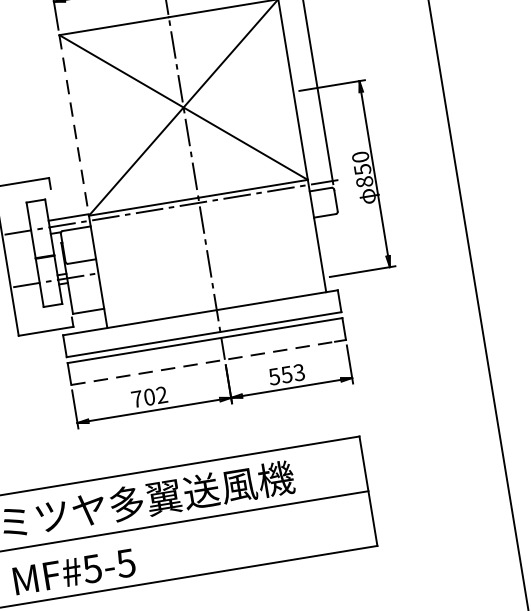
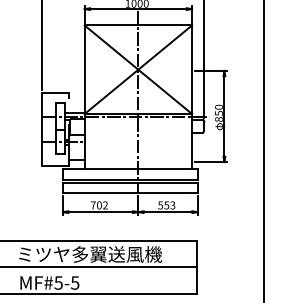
line: (74, 127) -> (84, 70), dashed -> solid
line: (202, 363) -> (127, 193), dashed -> solid

